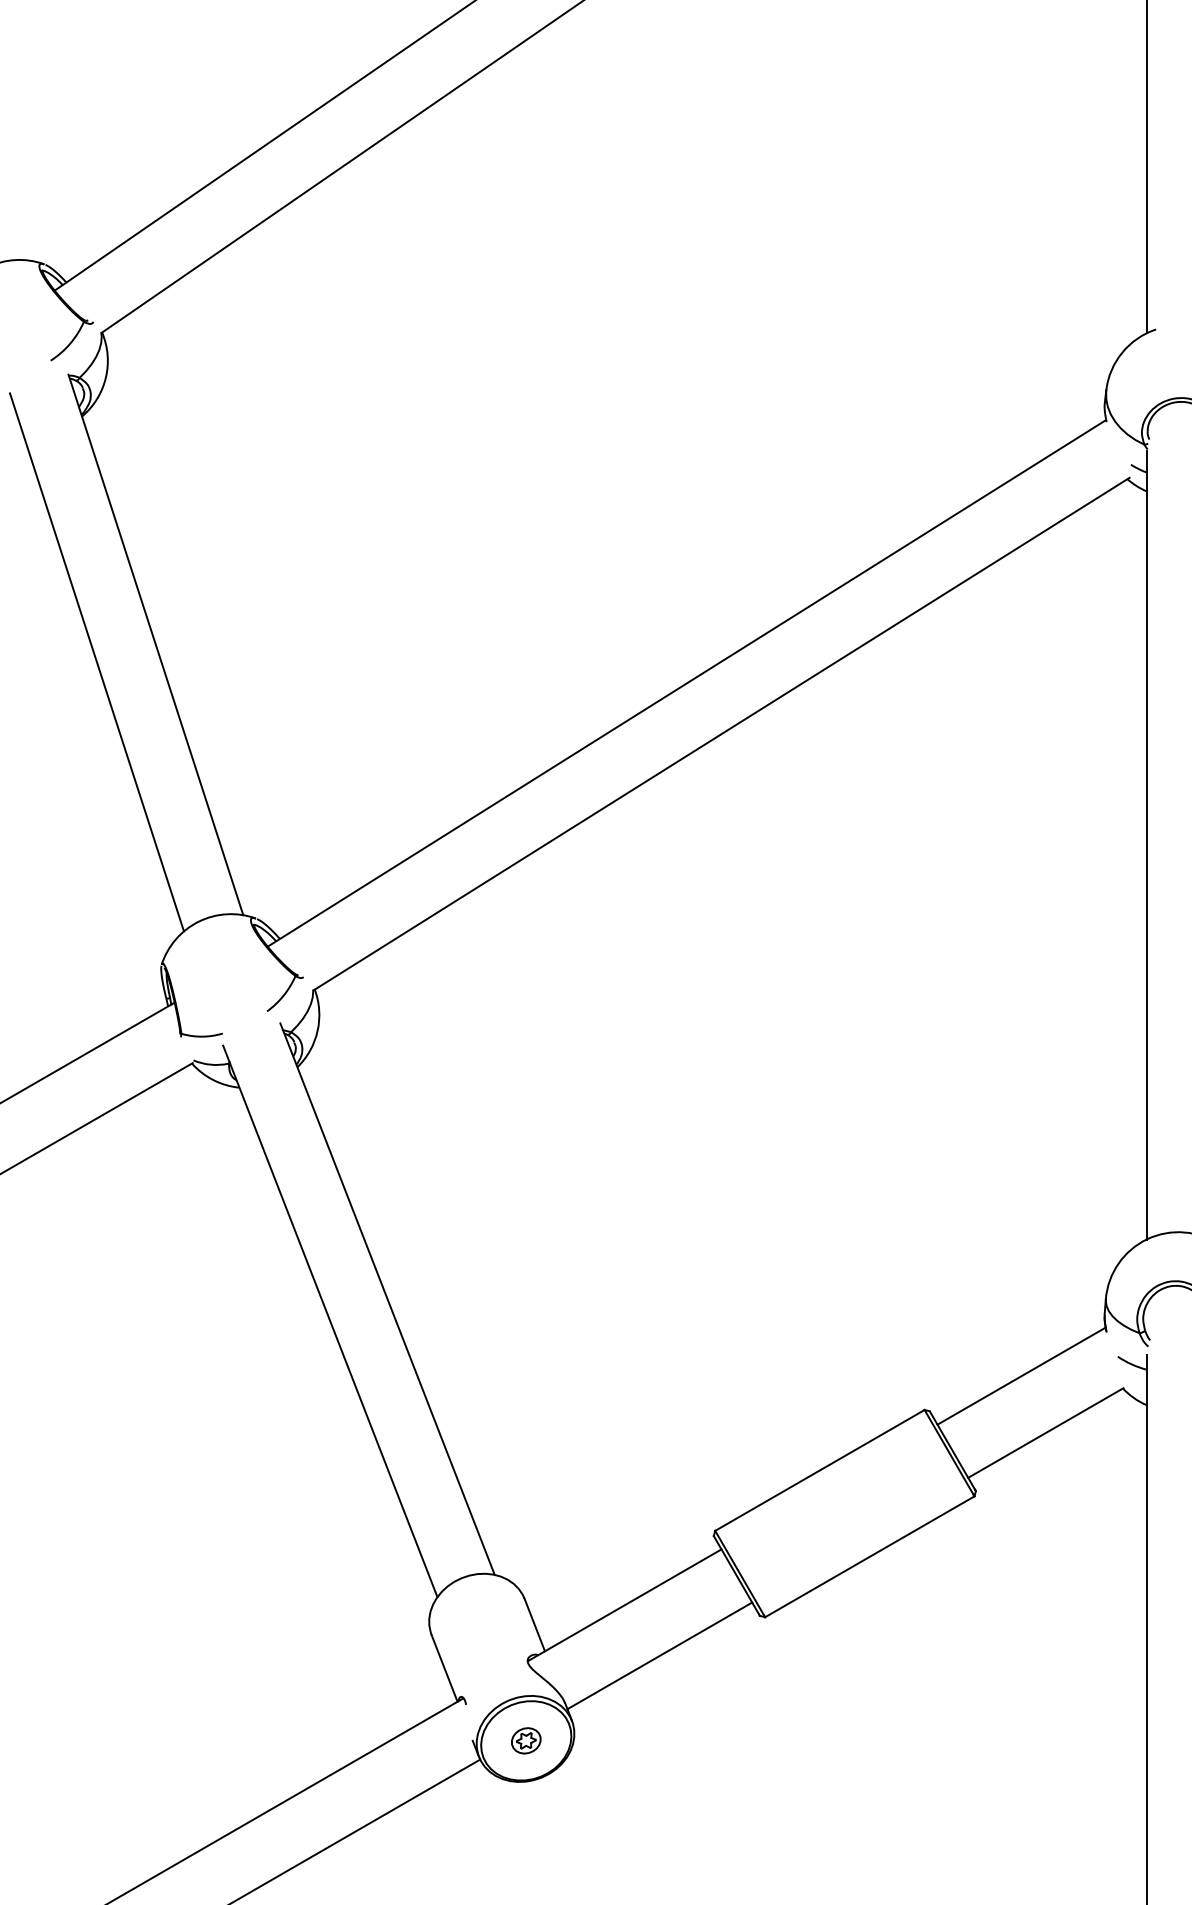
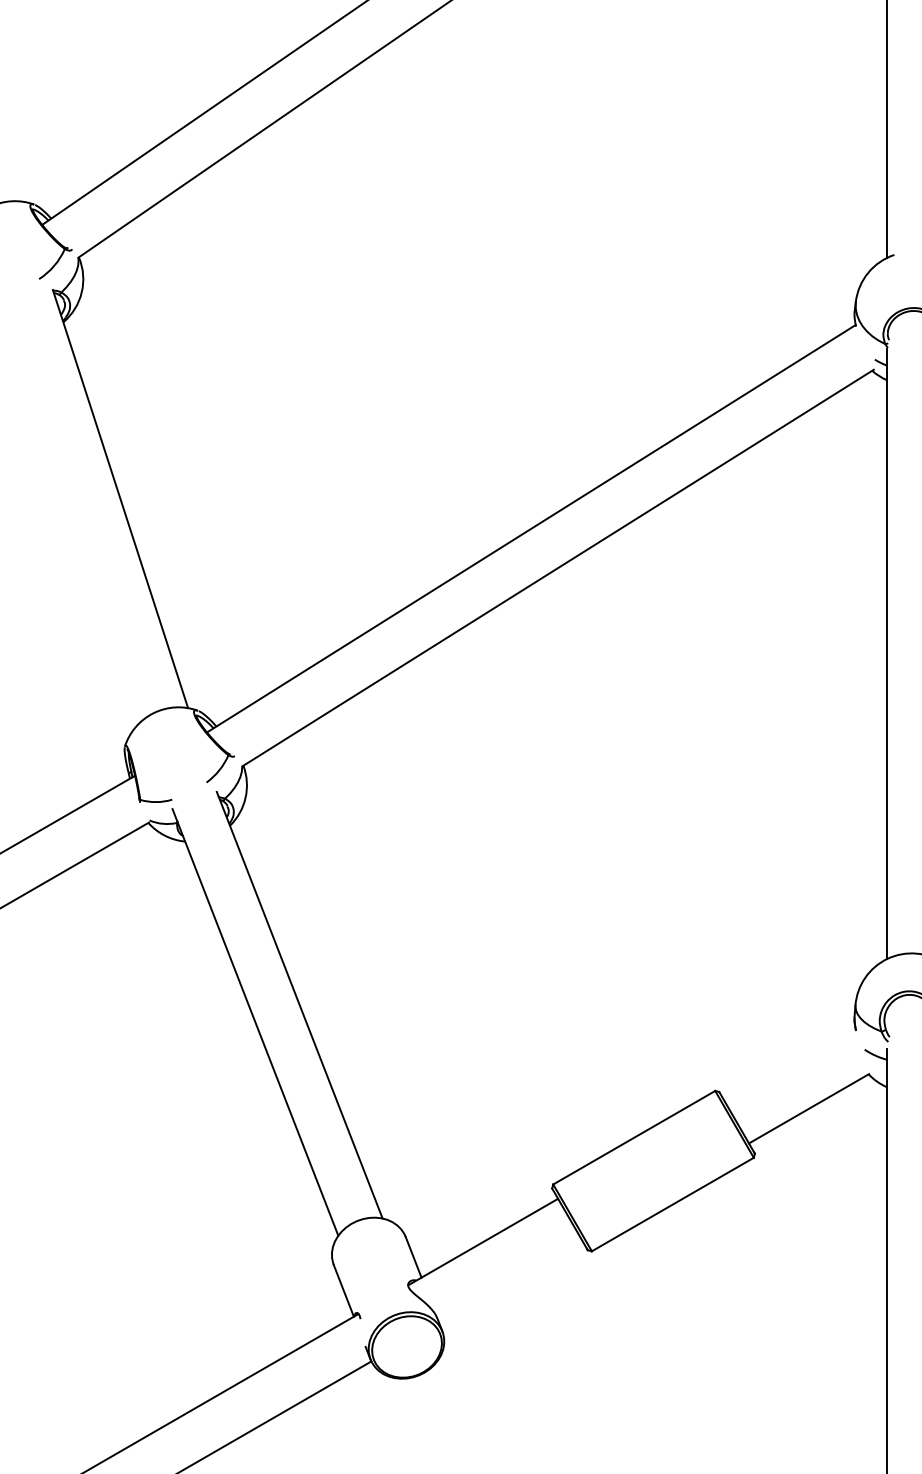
line: (96, 662) -> (74, 512), removed
line: (1021, 1375) -> (790, 1064), removed
line: (658, 1654) -> (509, 1280), removed
part: (526, 1740) -> (407, 1346), removed

